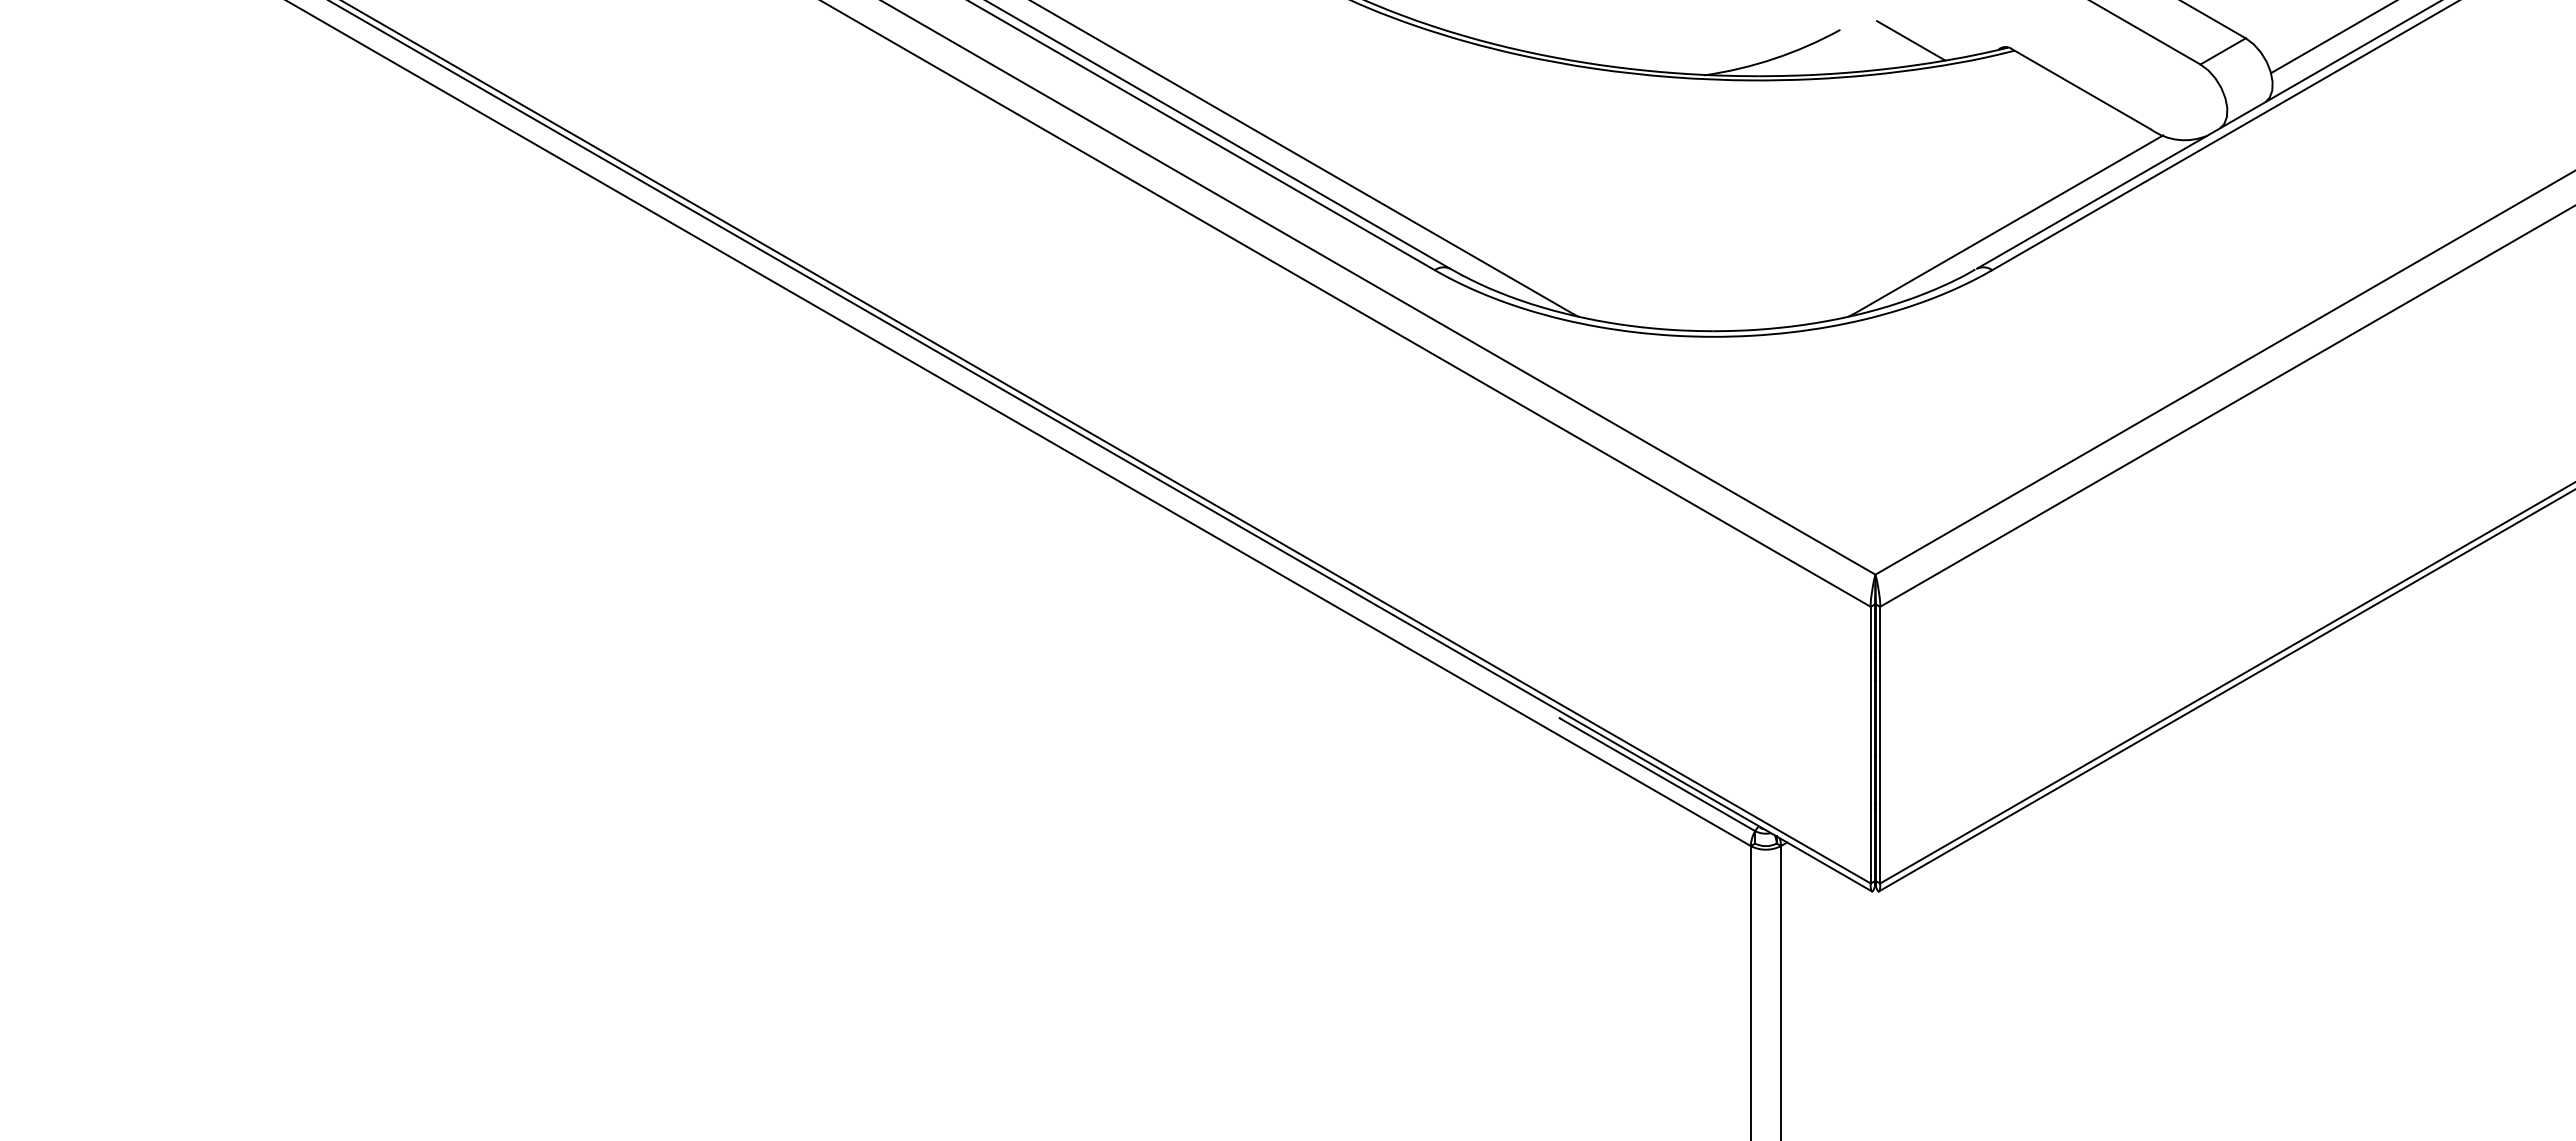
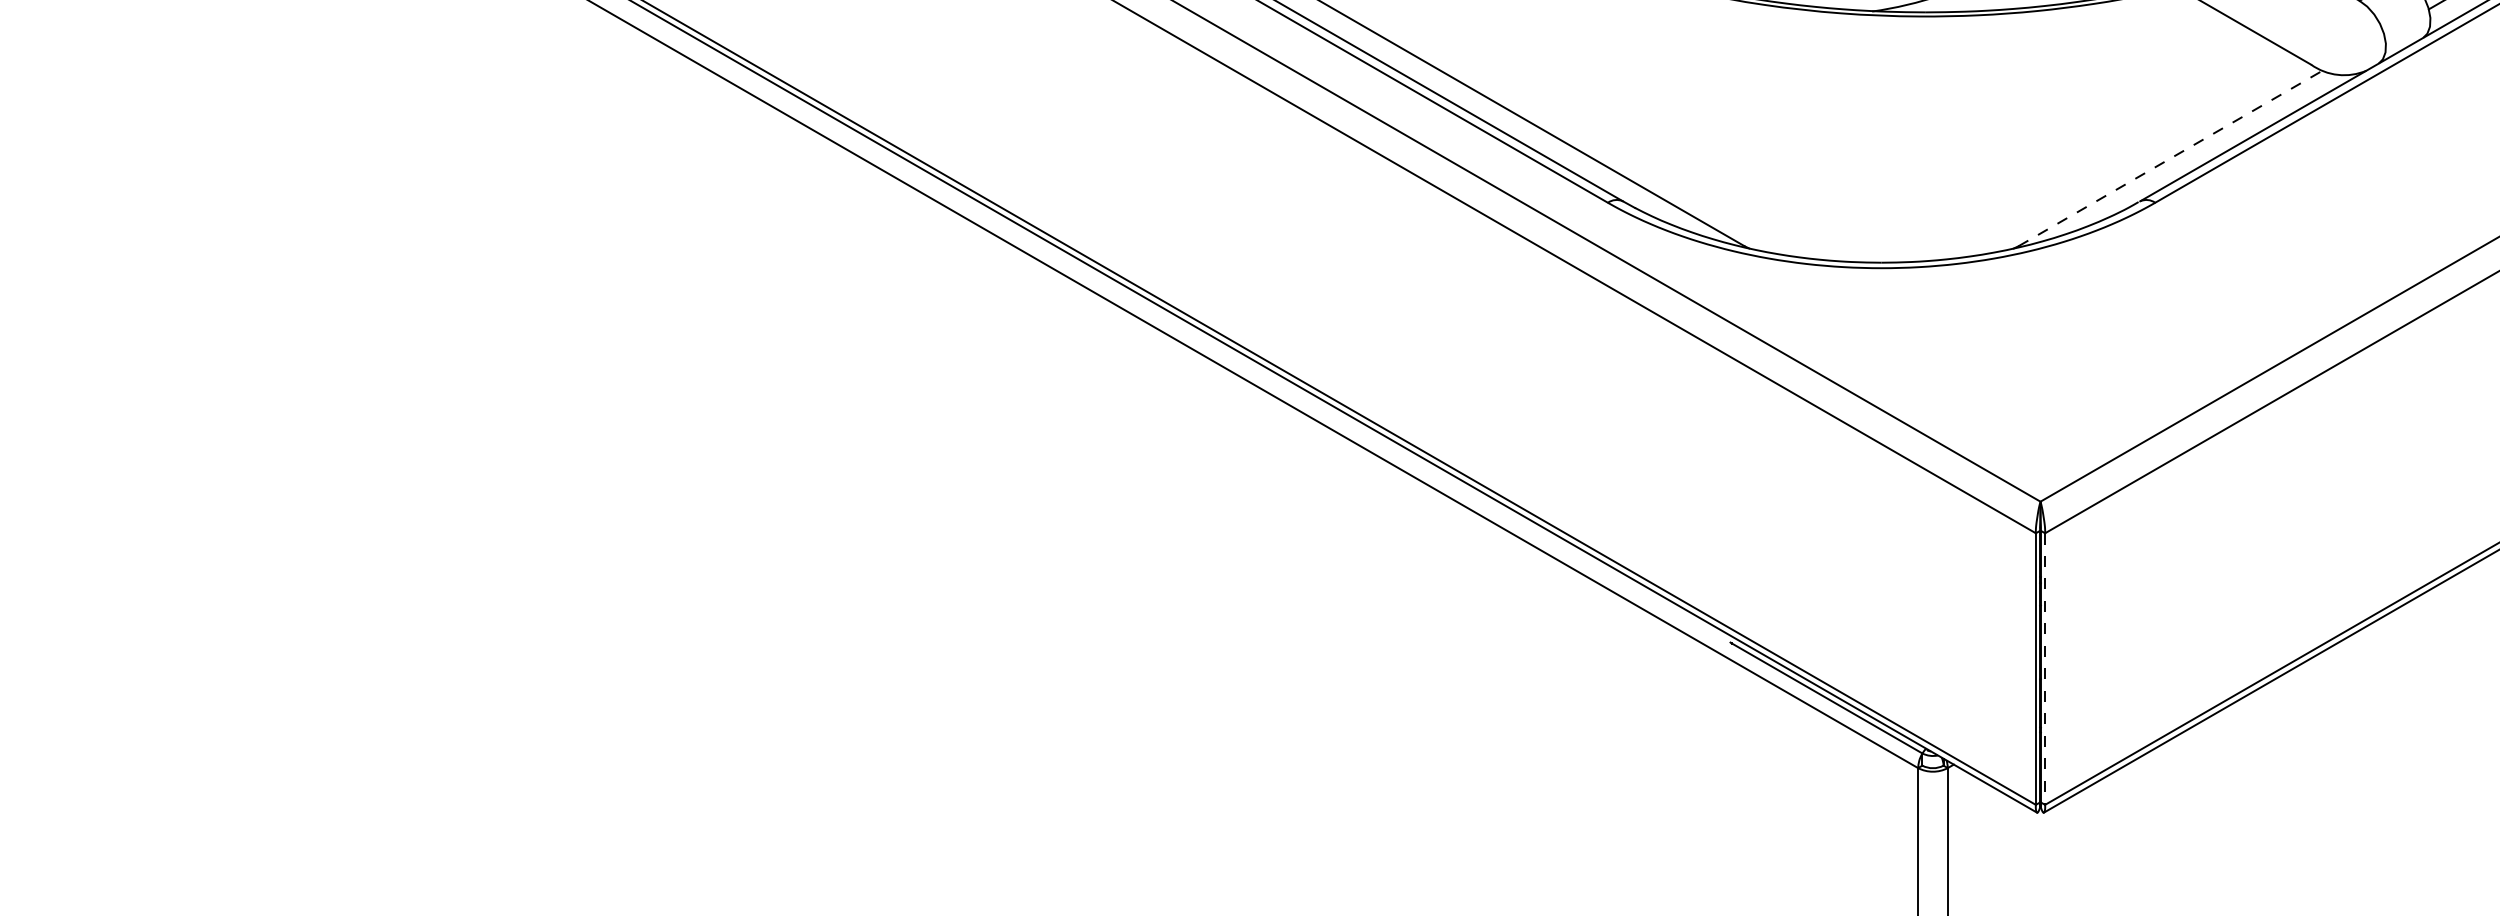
line: (2008, 224) -> (2171, 157), solid -> dashed
line: (1880, 745) -> (2045, 669), solid -> dashed

